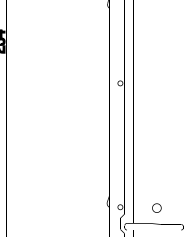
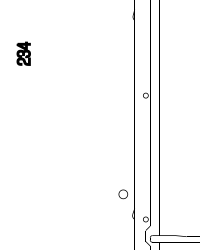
part: (157, 208) -> (123, 194), moved

